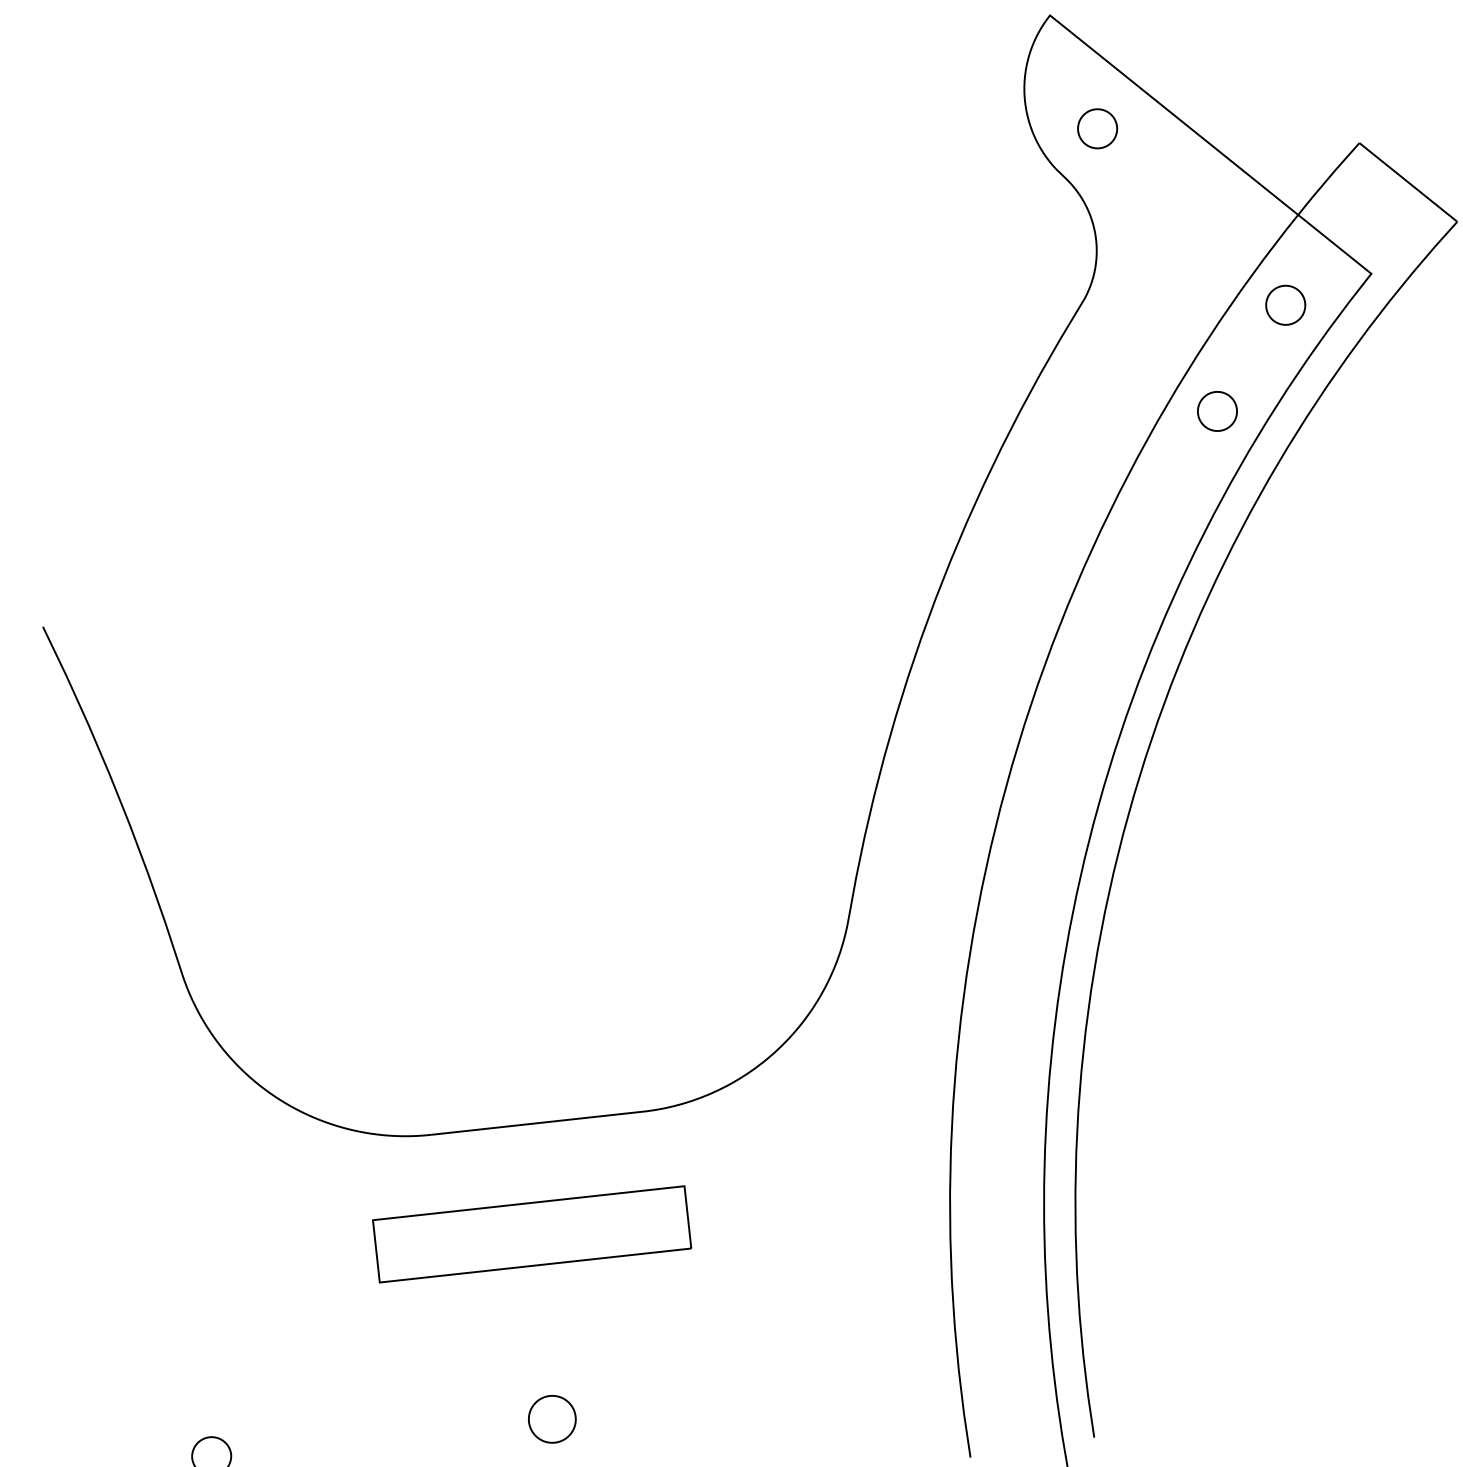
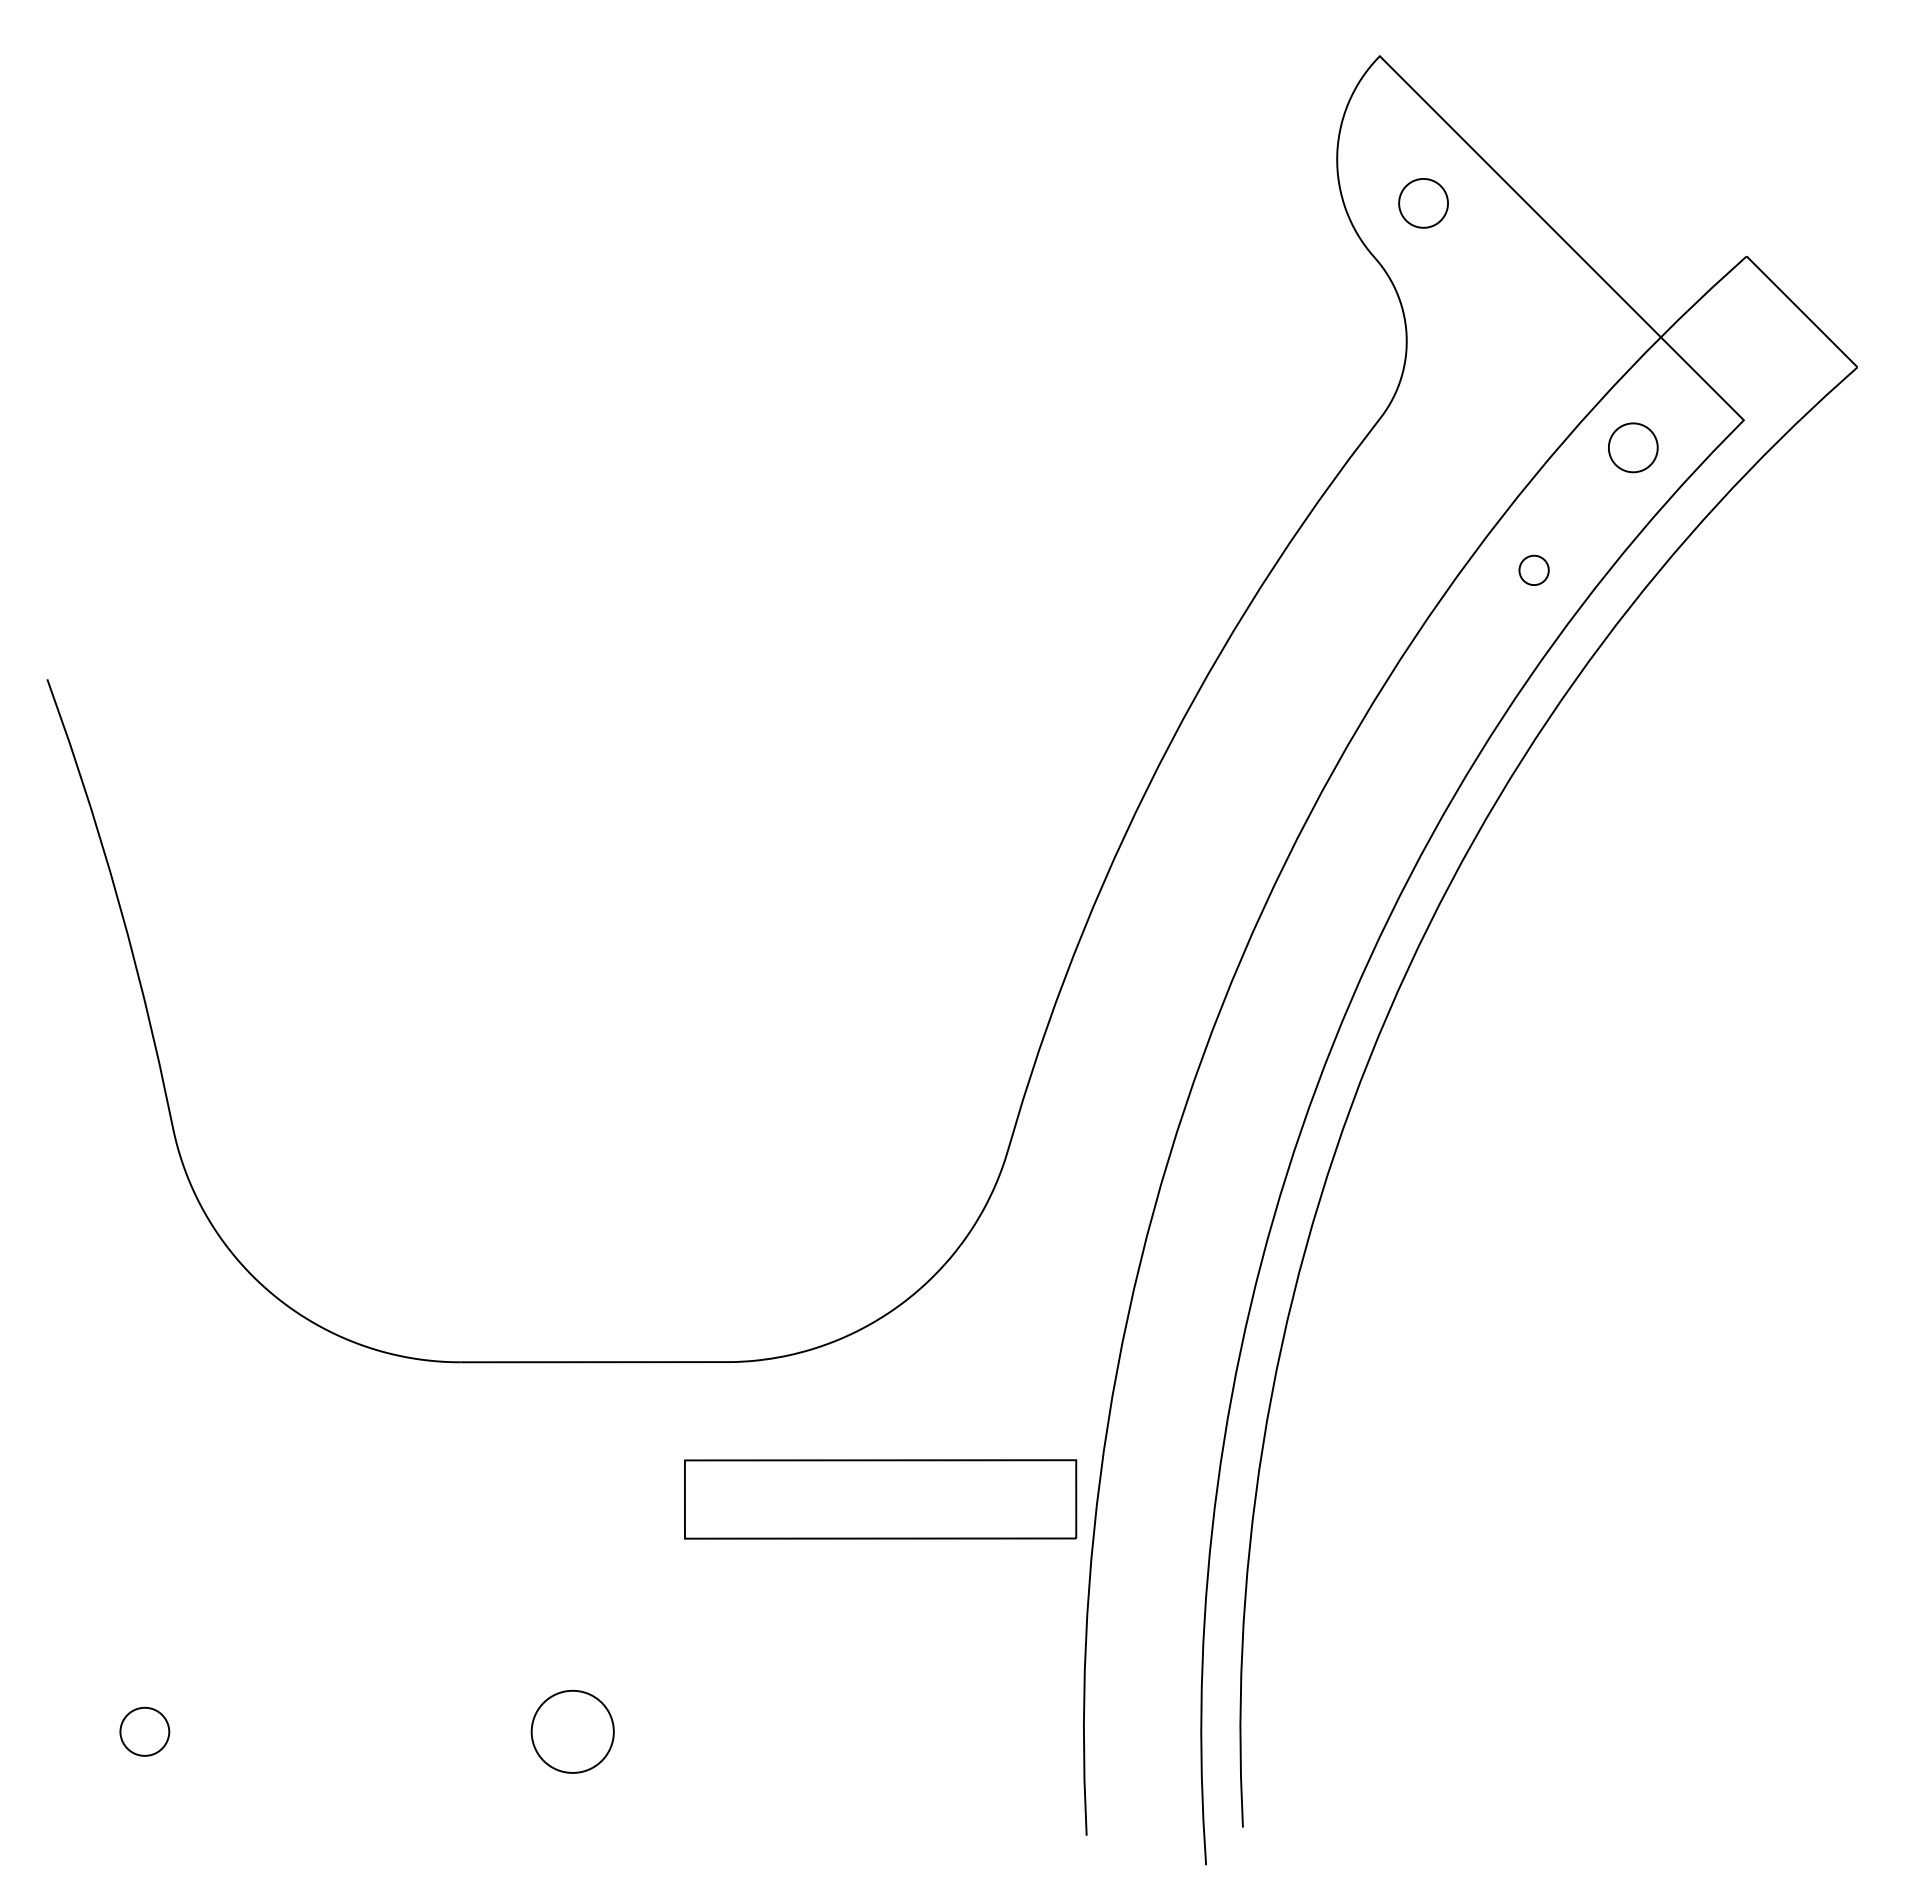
part: (1216, 411) -> (1533, 570), size x0.6
part: (532, 1234) -> (880, 1499), moved
part: (552, 1419) -> (572, 1731), size x1.4

